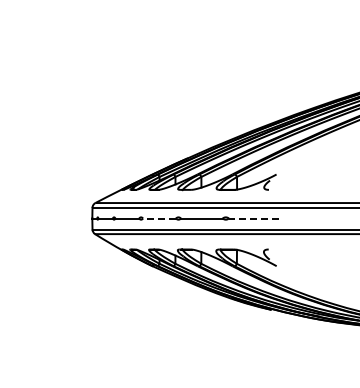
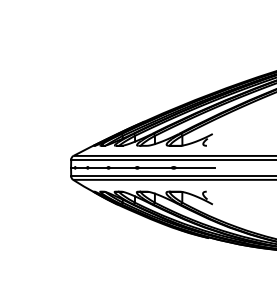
line: (158, 218) -> (121, 167), dashed -> solid
line: (253, 218) -> (195, 167), dashed -> solid

